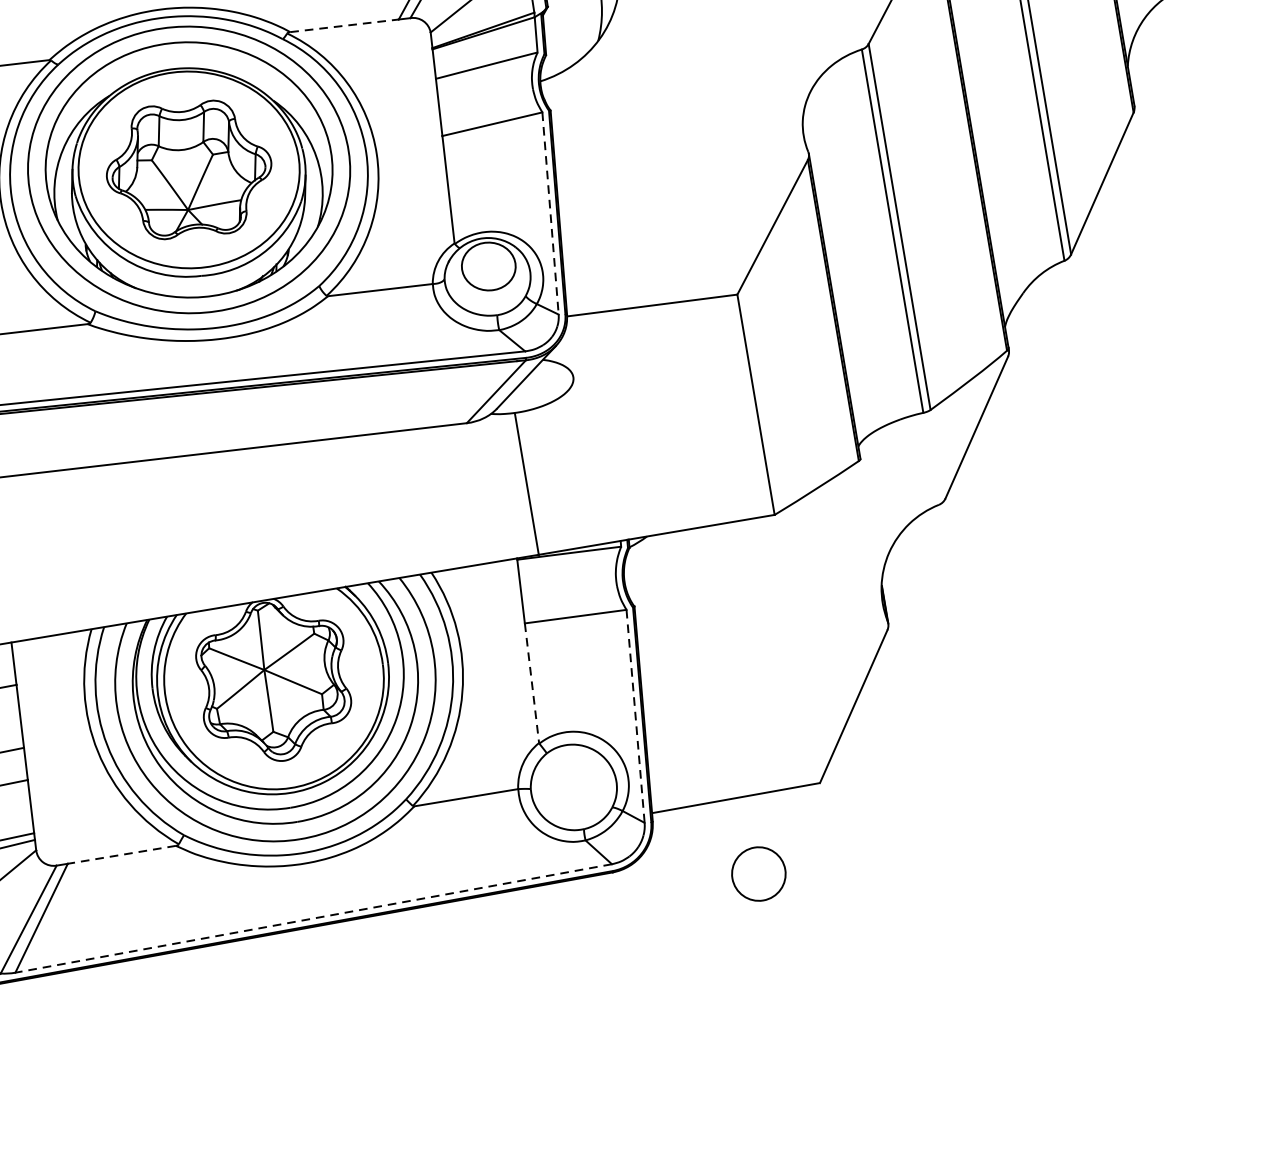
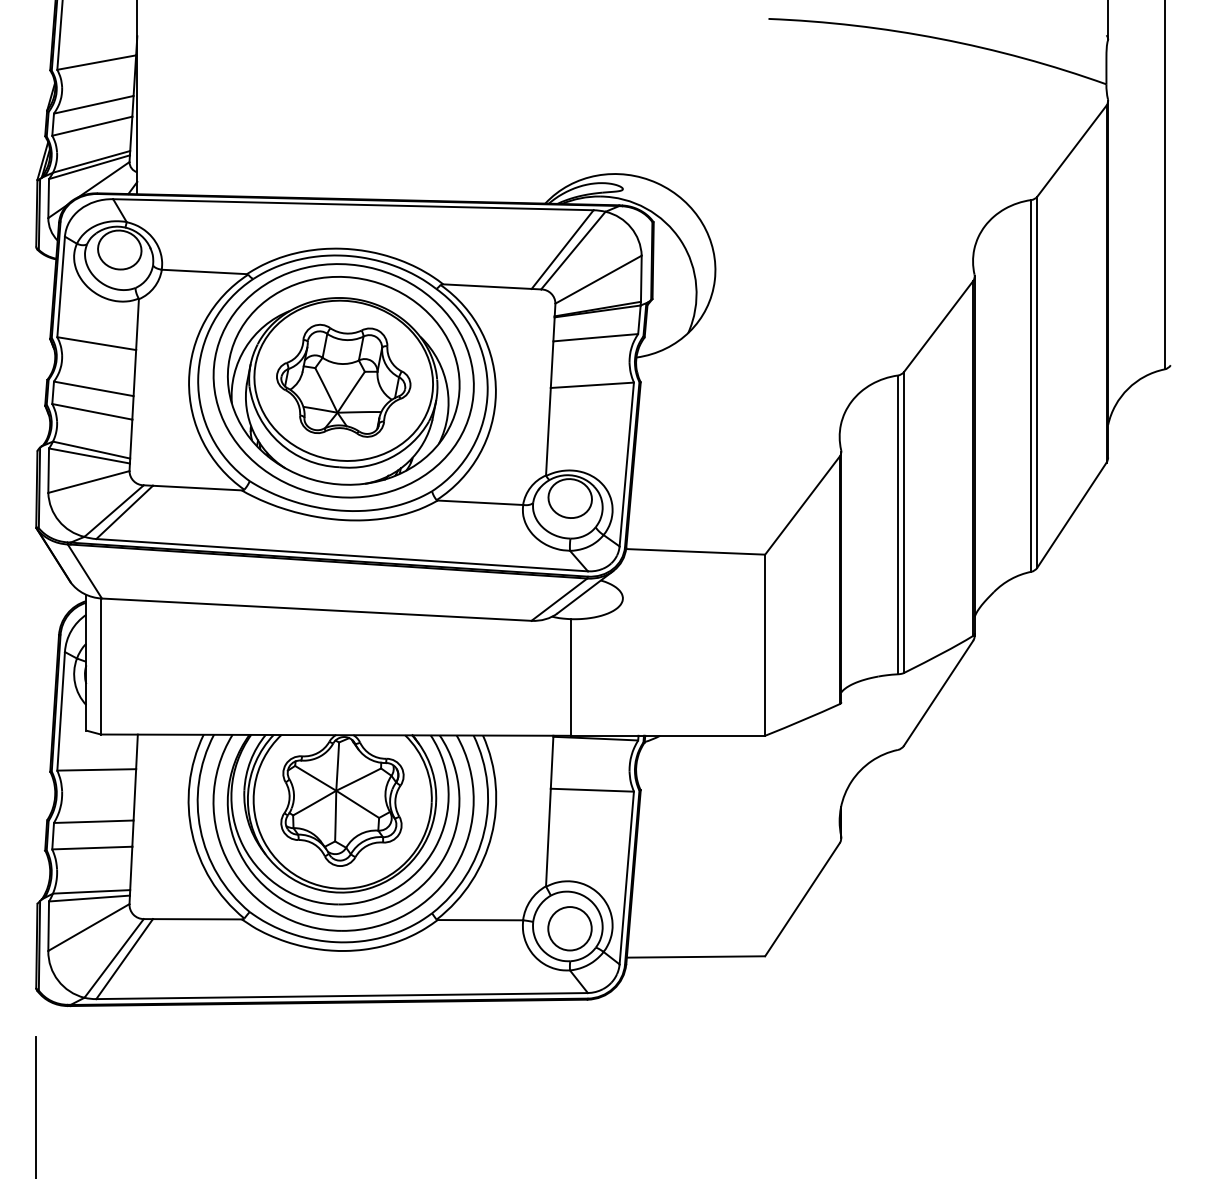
line: (344, 25) -> (487, 286), dashed -> solid
line: (550, 214) -> (626, 465), dashed -> solid
line: (532, 683) -> (548, 837), dashed -> solid
line: (635, 716) -> (626, 878), dashed -> solid
line: (120, 855) -> (196, 919), dashed -> solid
circle: (758, 873) -> (569, 928), moved
line: (314, 918) -> (342, 996), dashed -> solid

